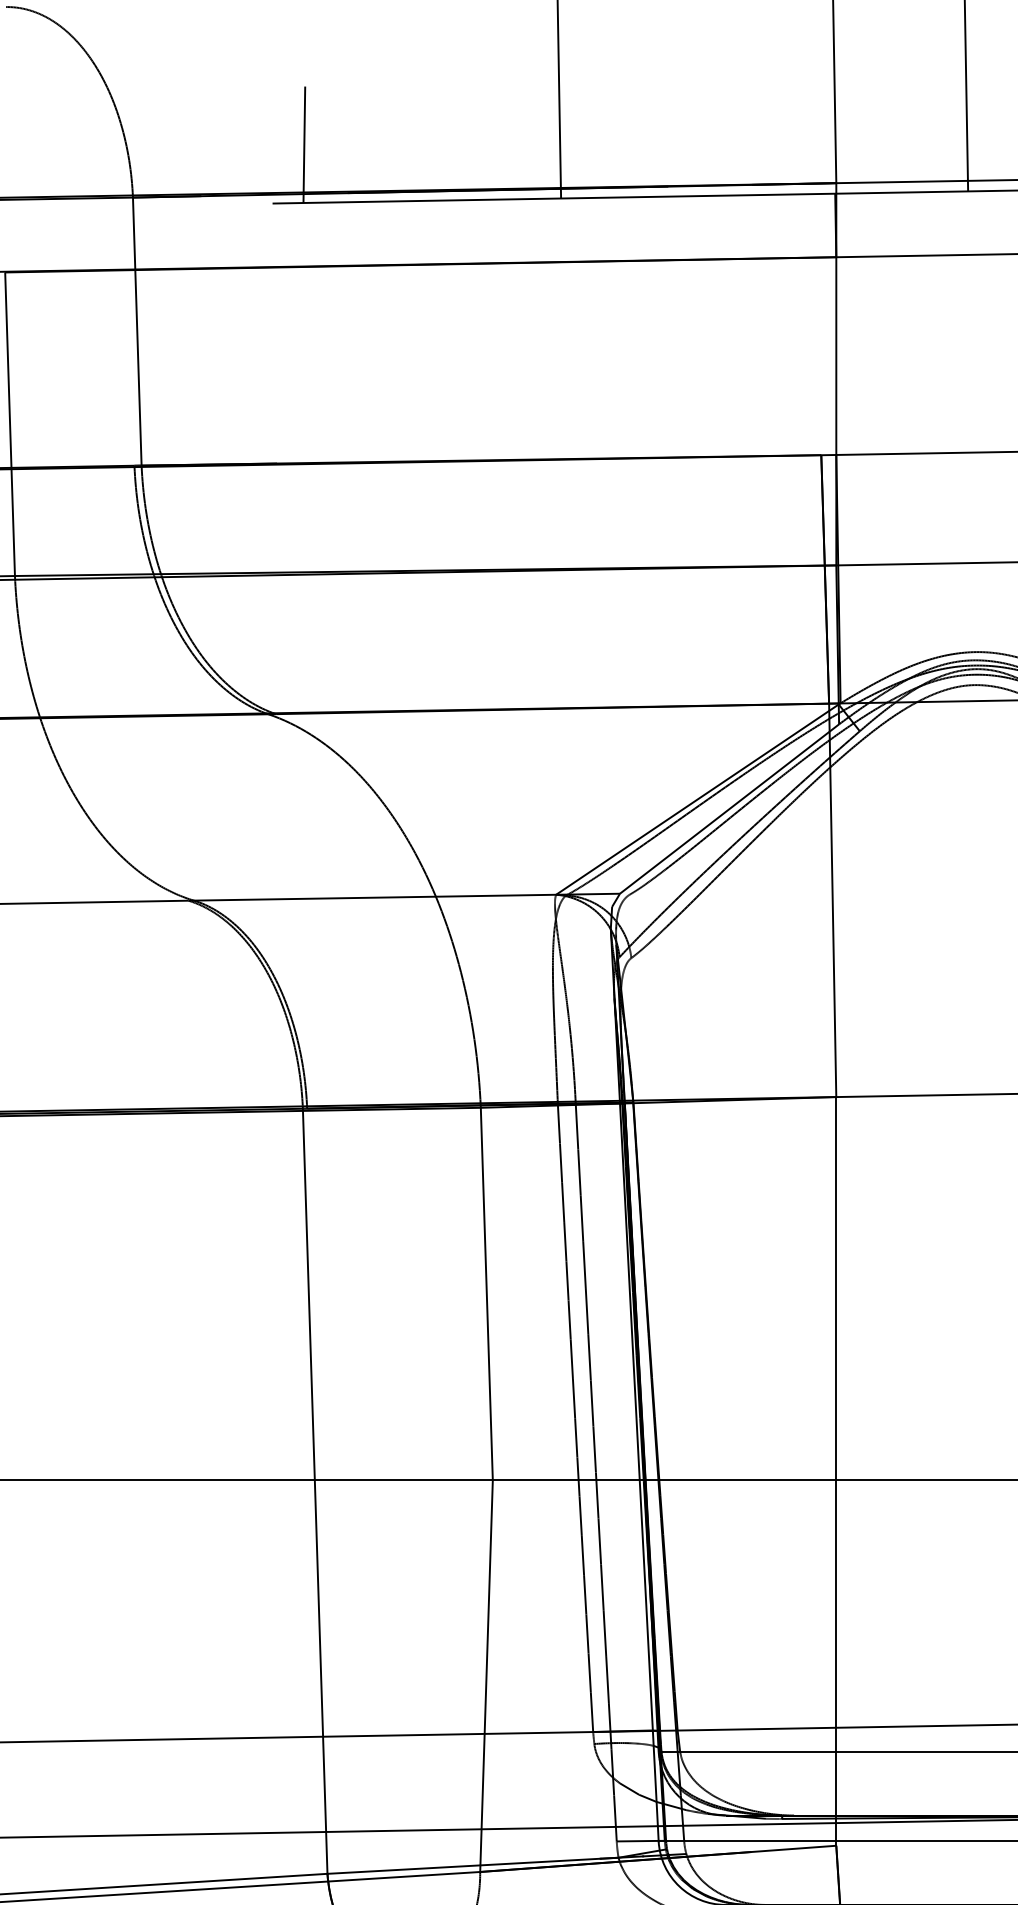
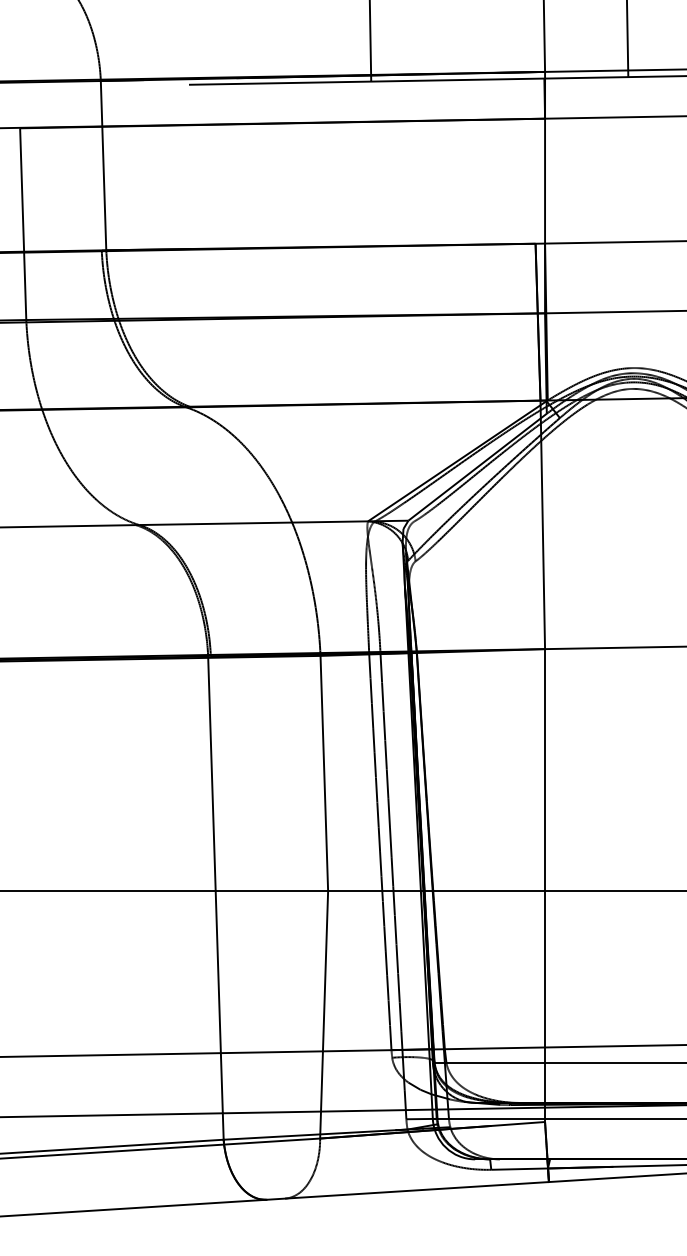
line: (303, 144) -> (208, 47), removed

